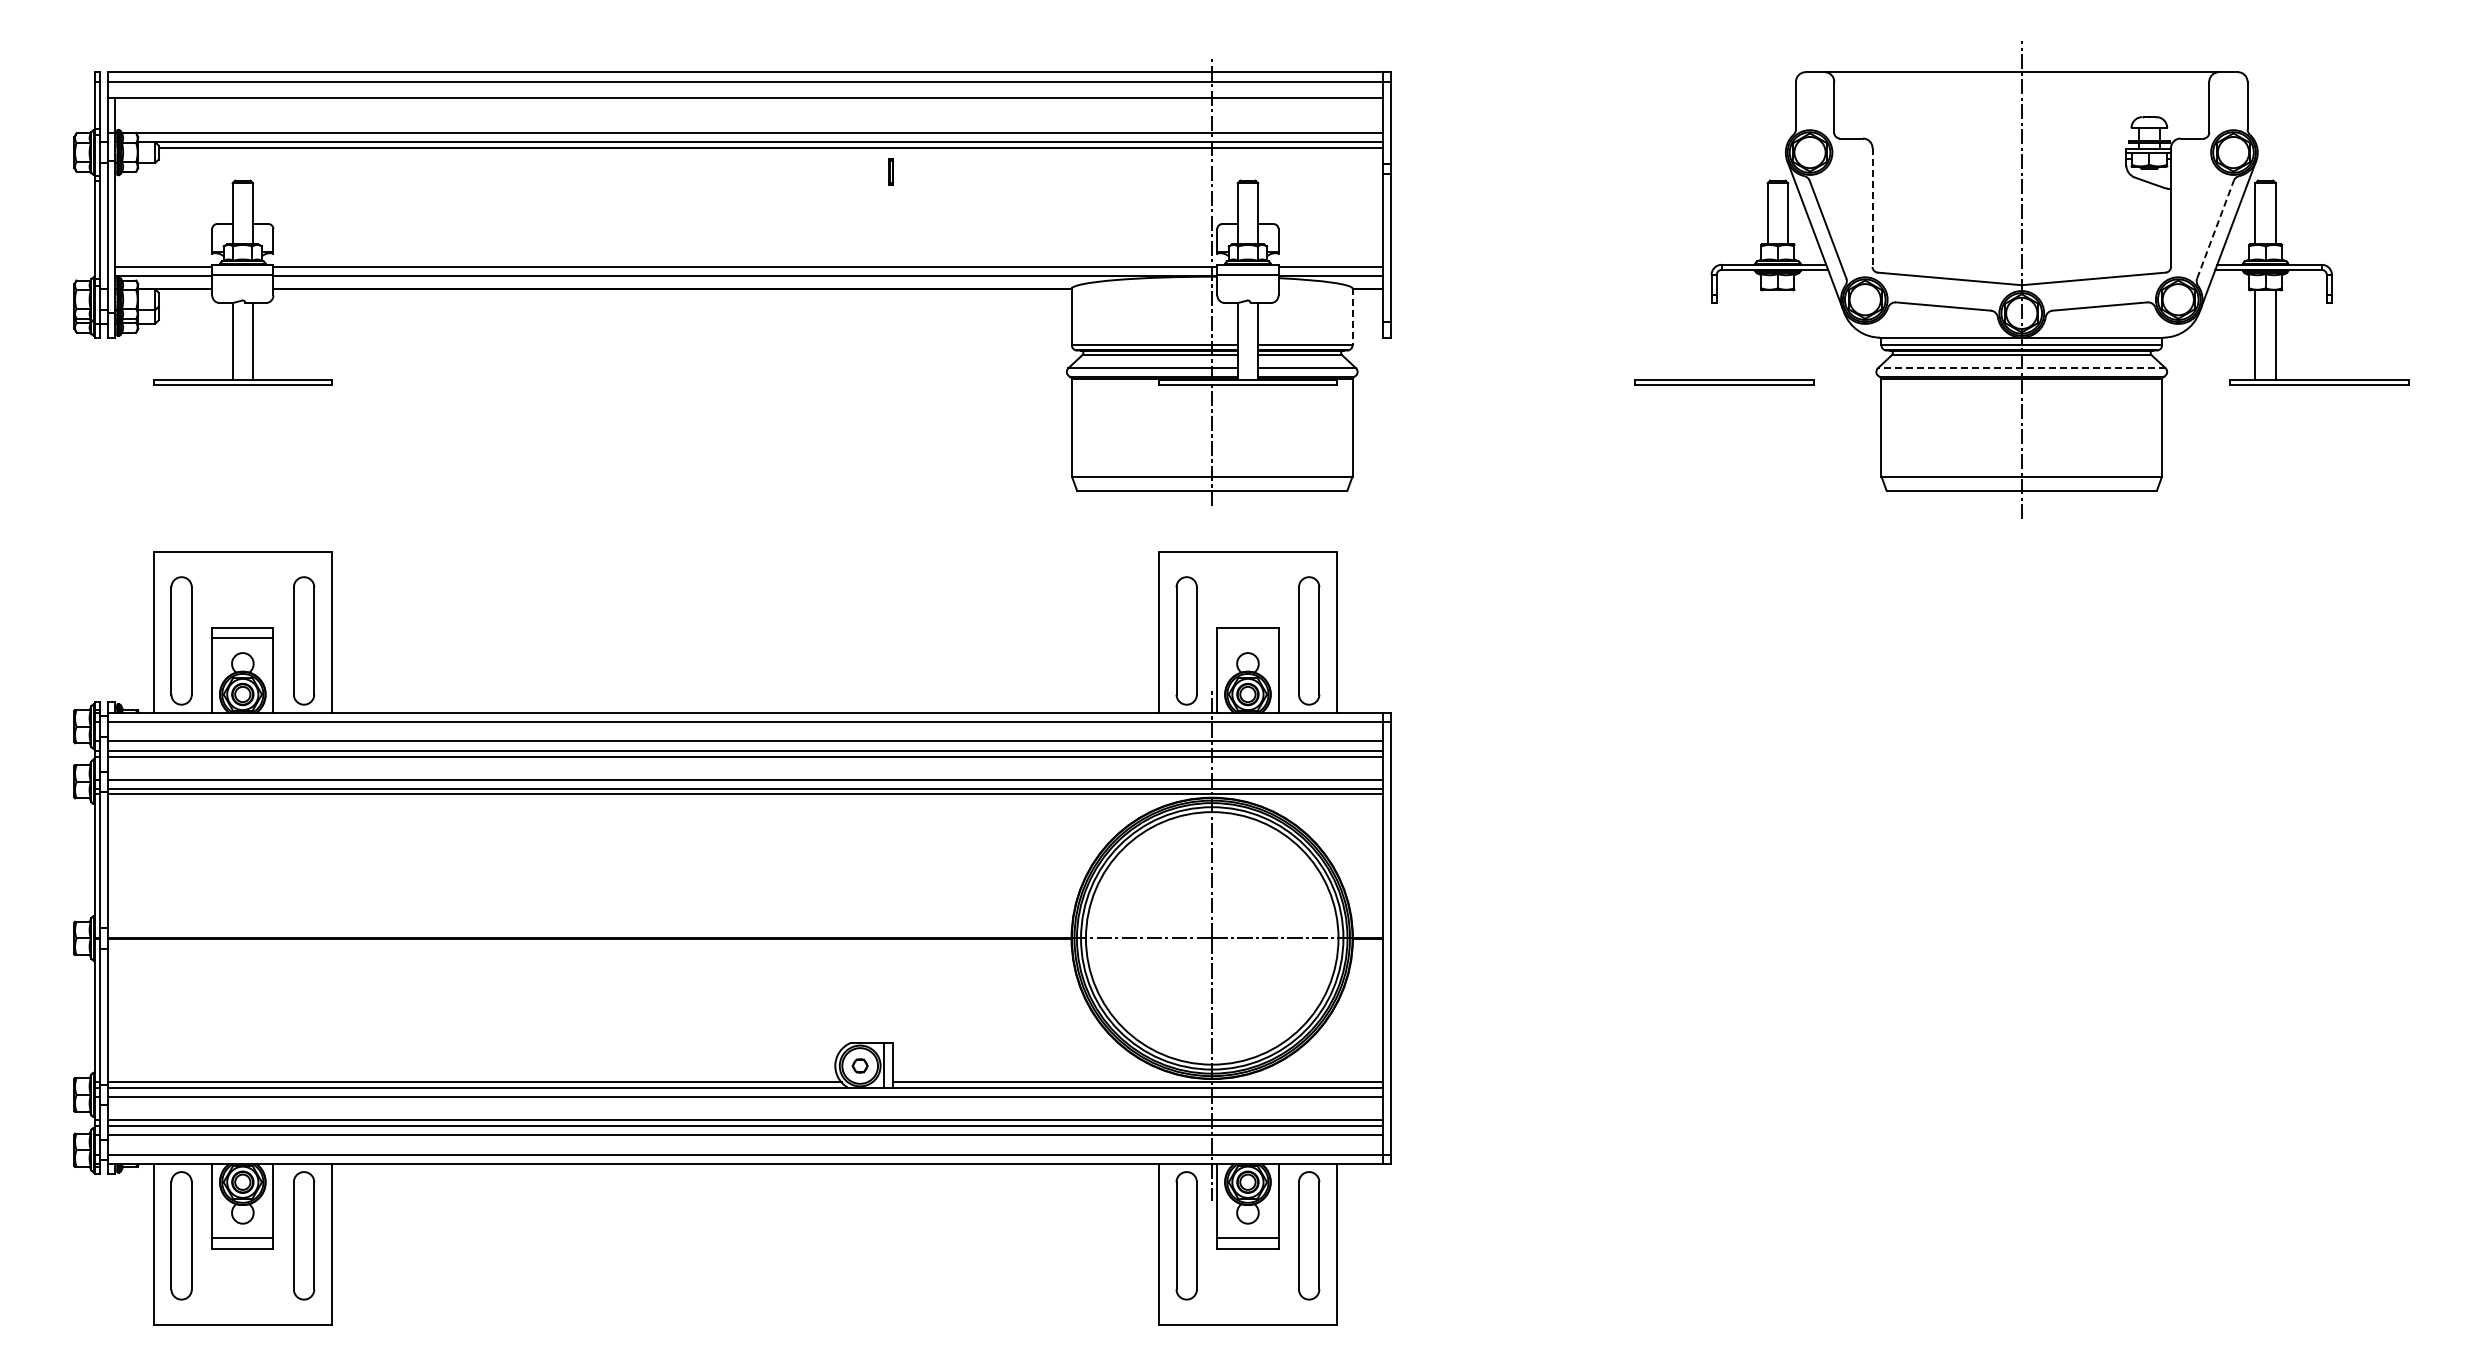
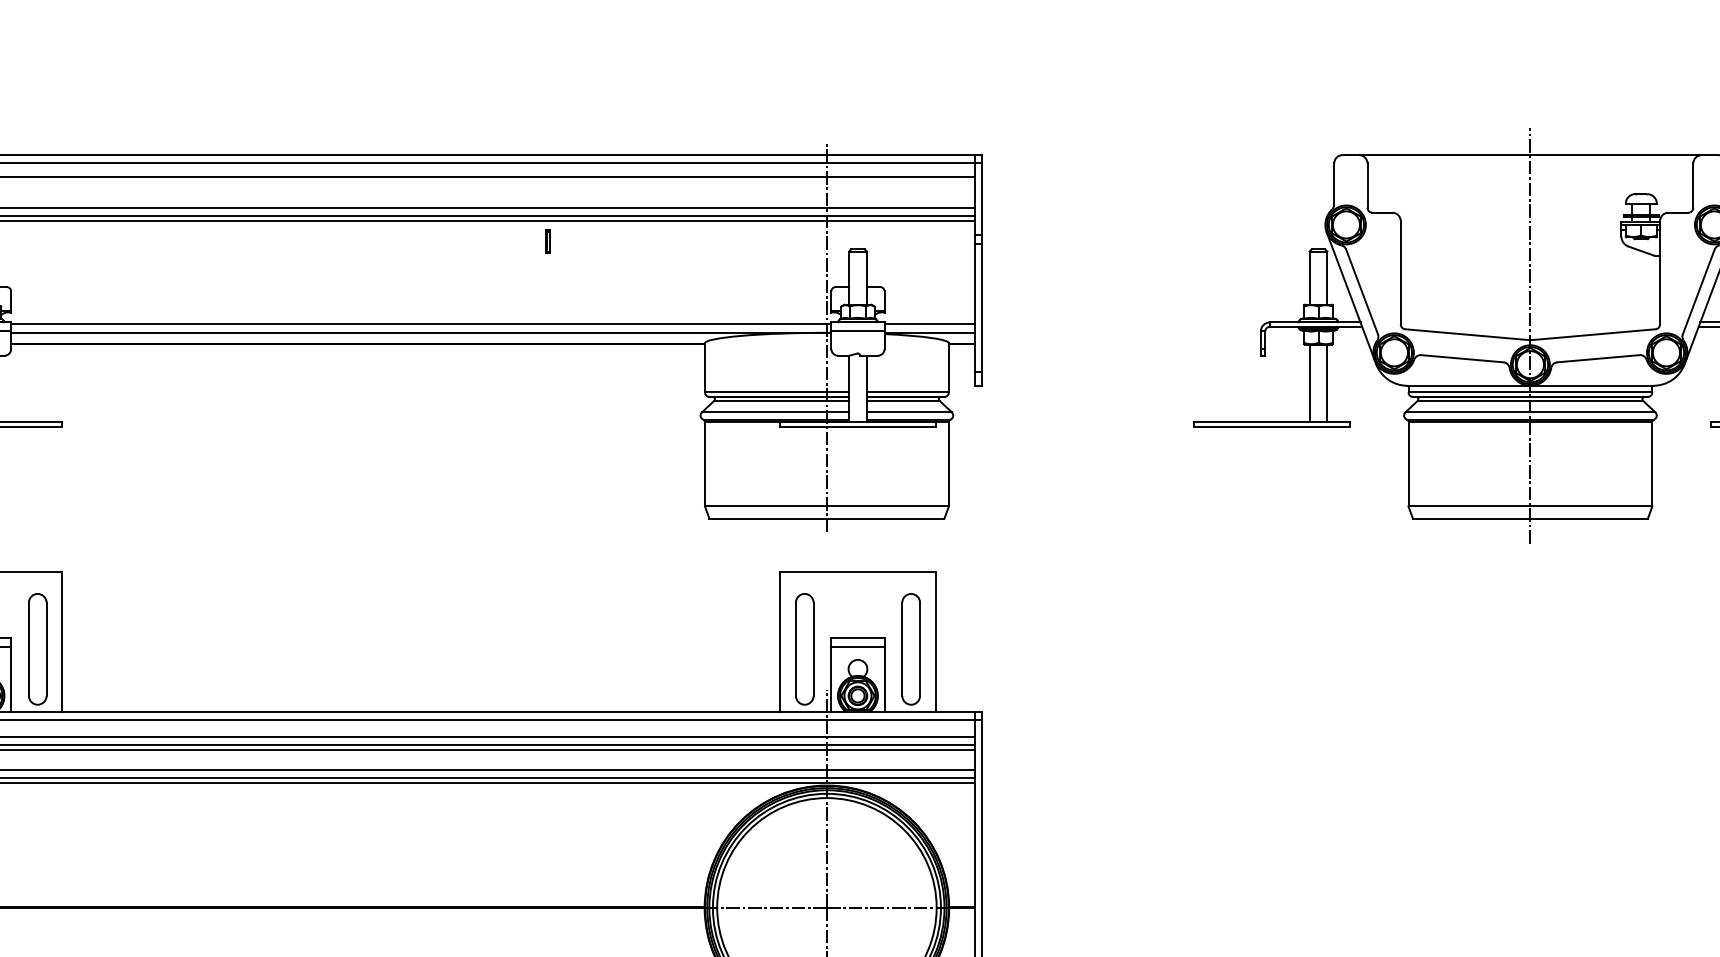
line: (1872, 208) -> (1400, 273), dashed -> solid
line: (2215, 229) -> (1698, 291), dashed -> solid
line: (1352, 316) -> (948, 367), dashed -> solid
line: (1767, 334) -> (1309, 383), added
line: (1788, 334) -> (1327, 383), added
line: (2021, 368) -> (1530, 412), dashed -> solid
line: (1247, 638) -> (857, 647), added

